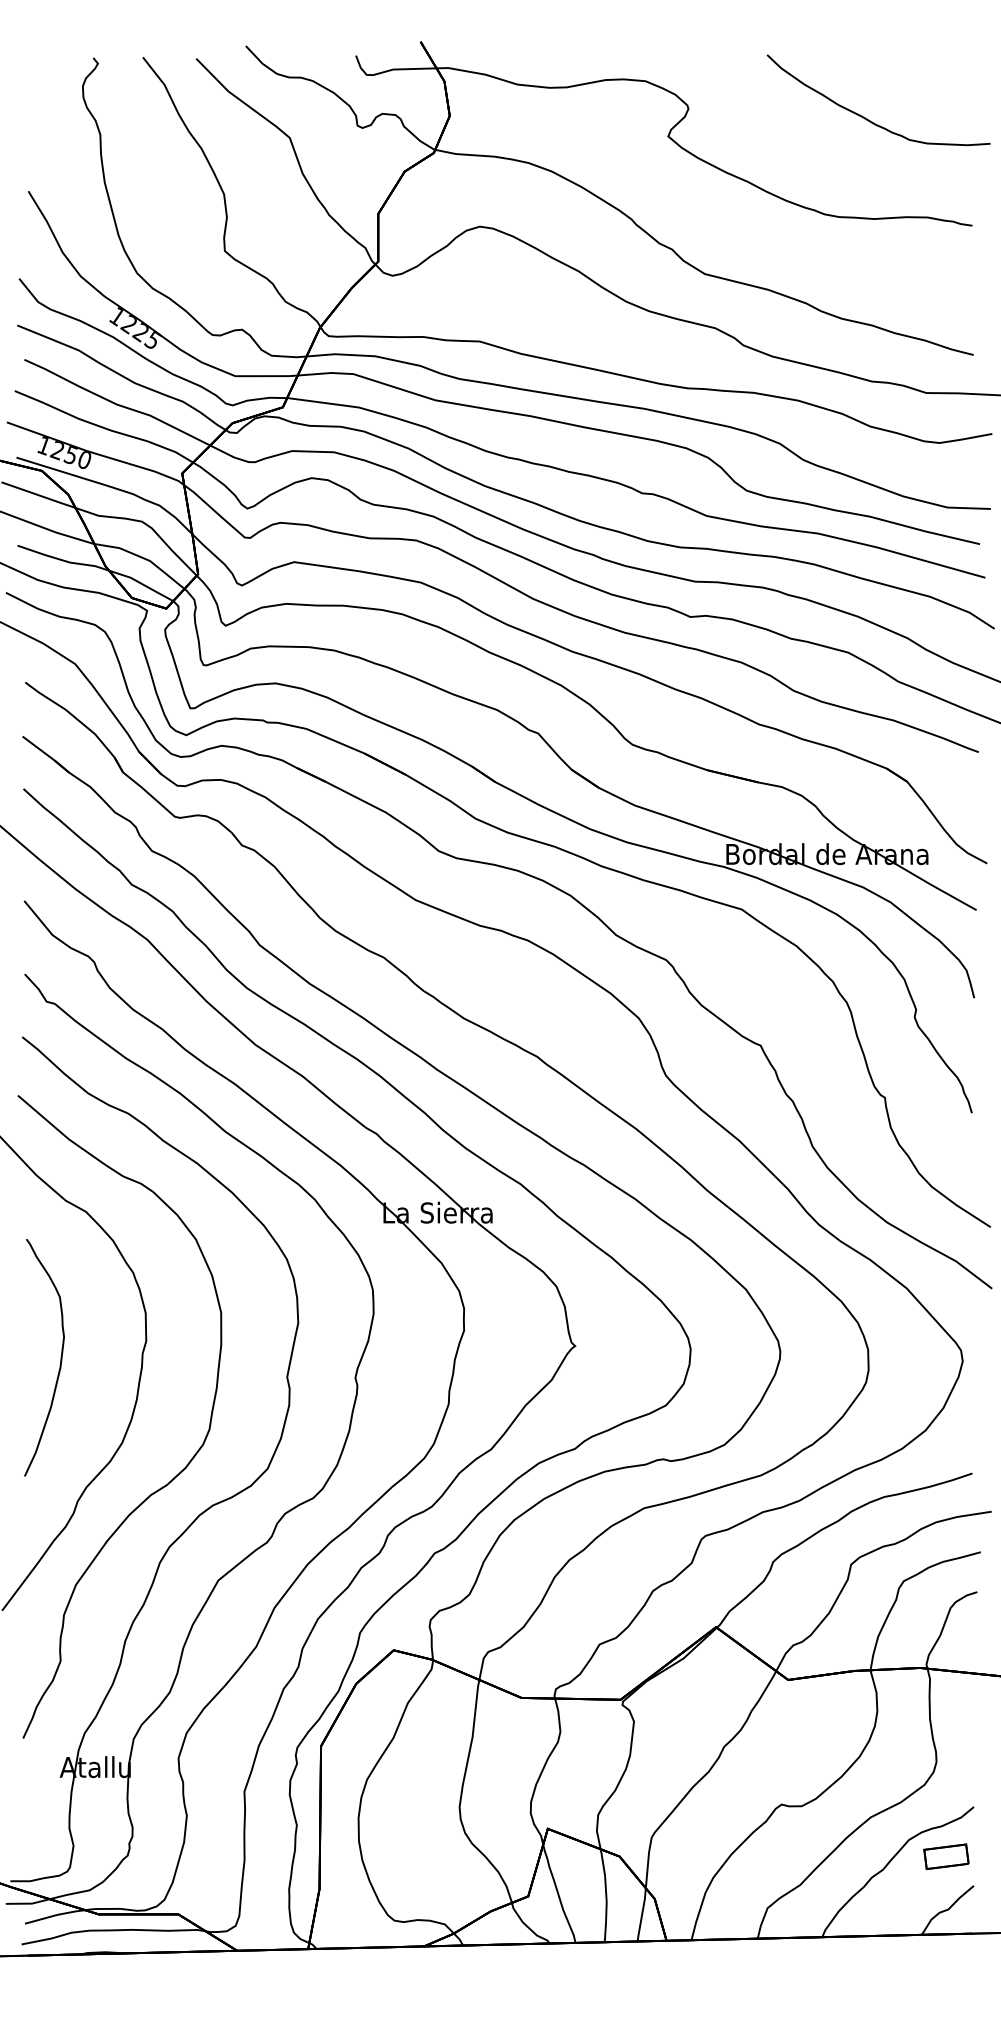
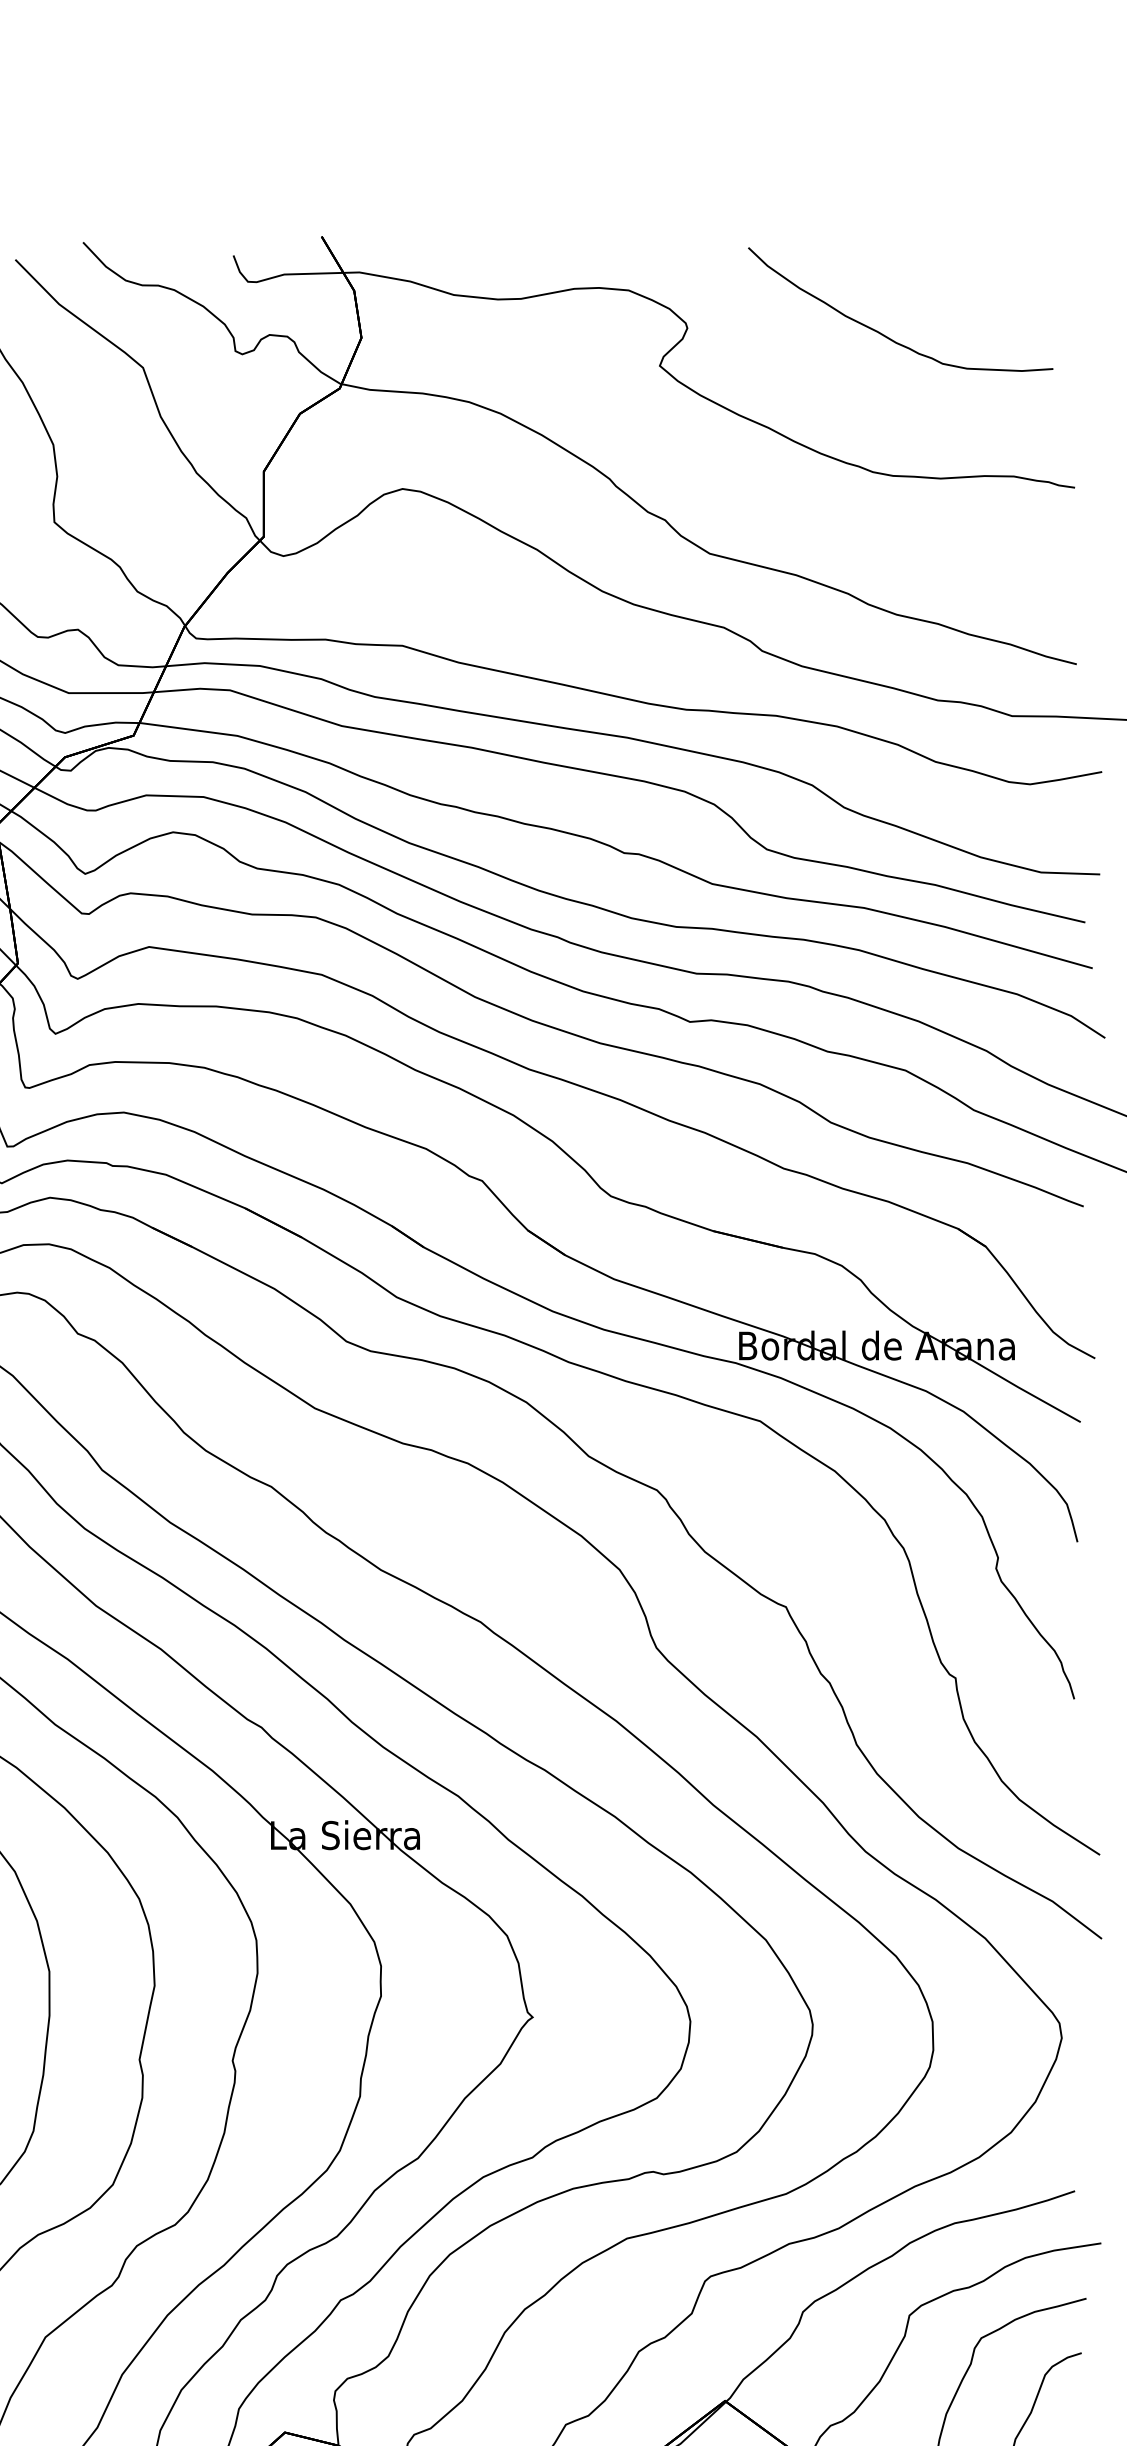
part: (867, 118) -> (885, 334), moved

